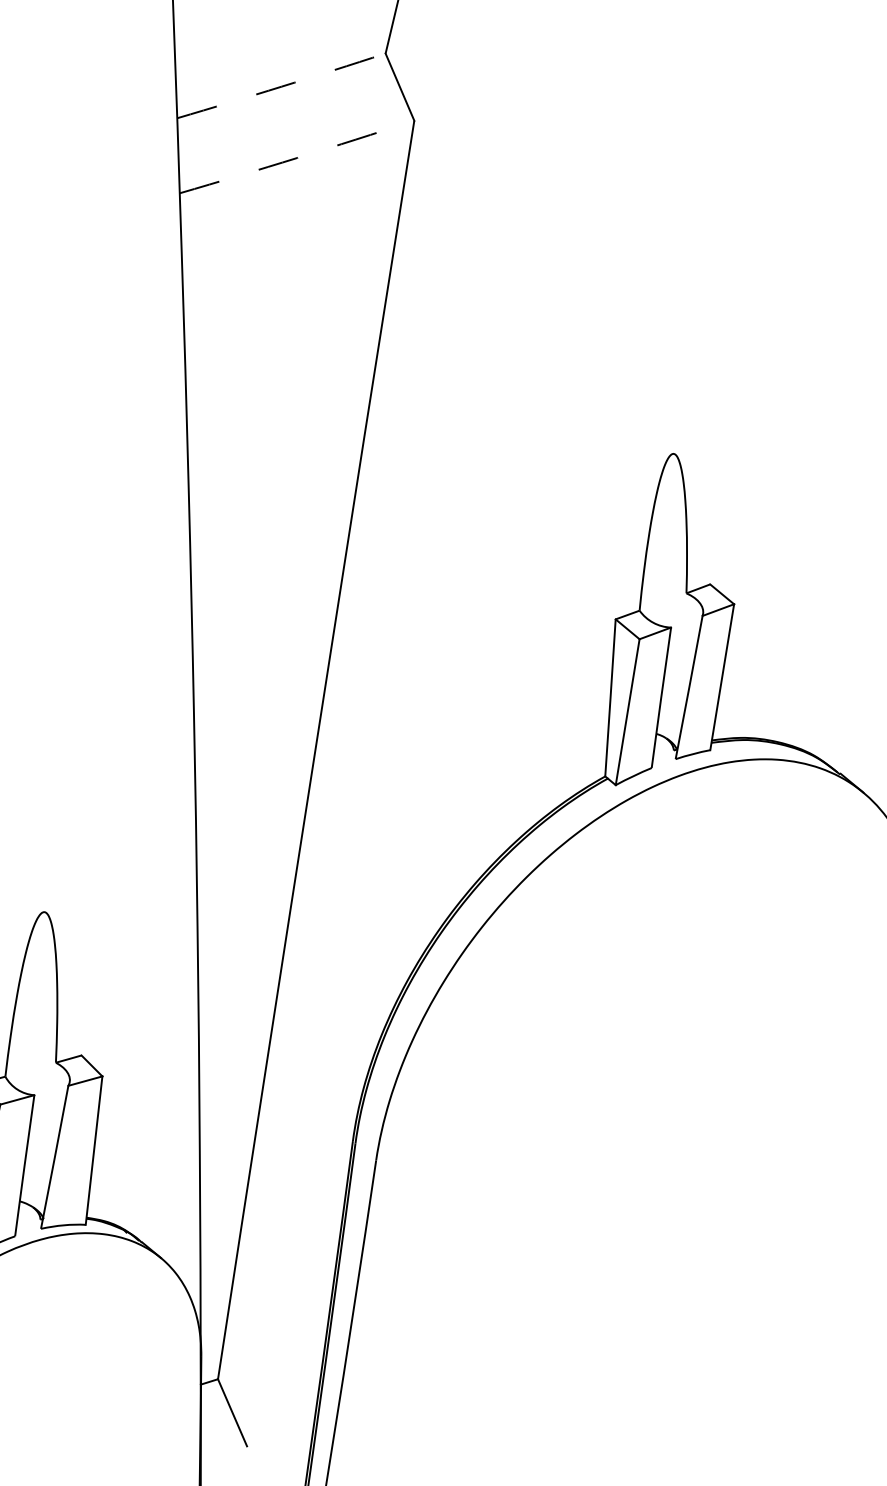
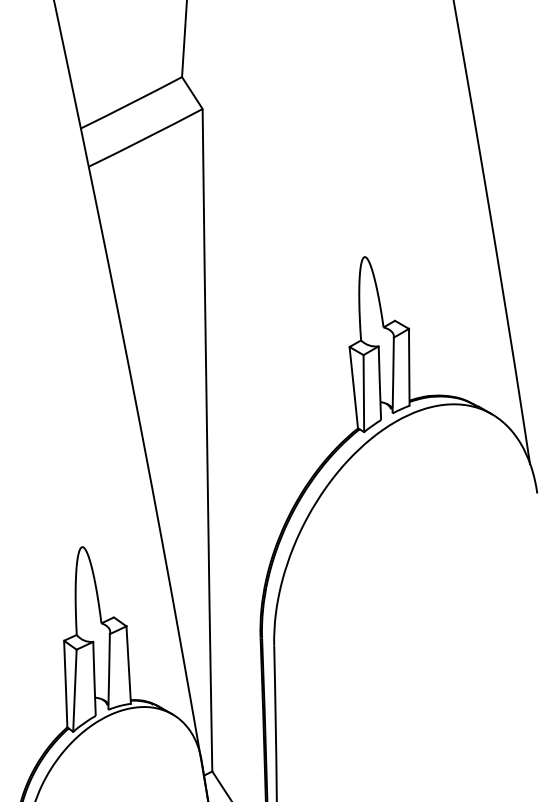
arc: (281, 87) -> (131, 103), dashed -> solid
arc: (296, 158) -> (145, 138), dashed -> solid

